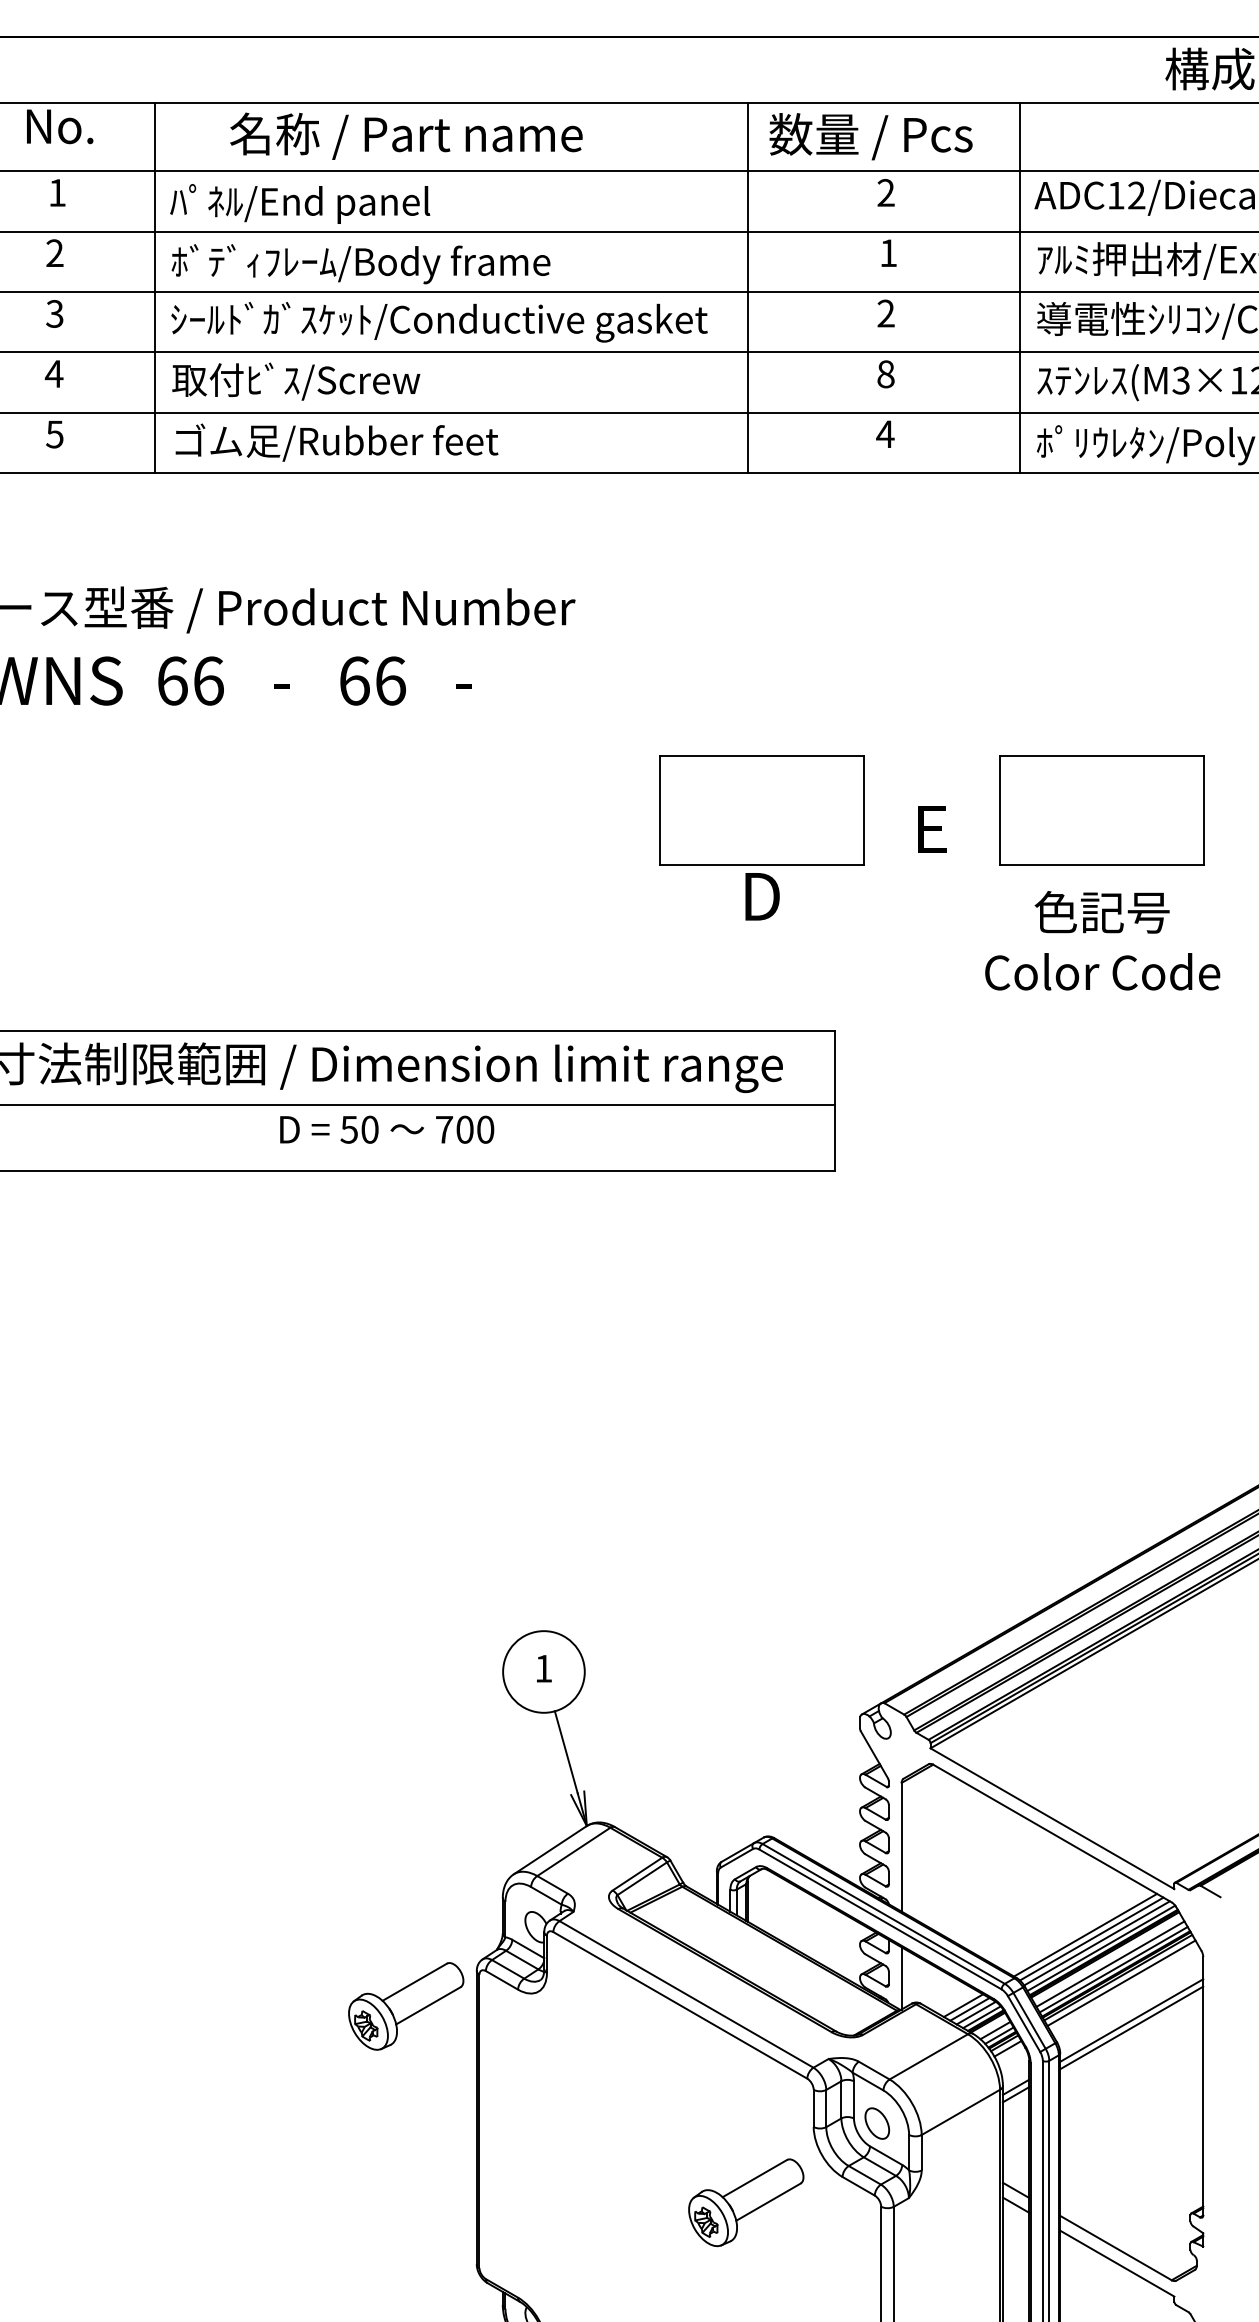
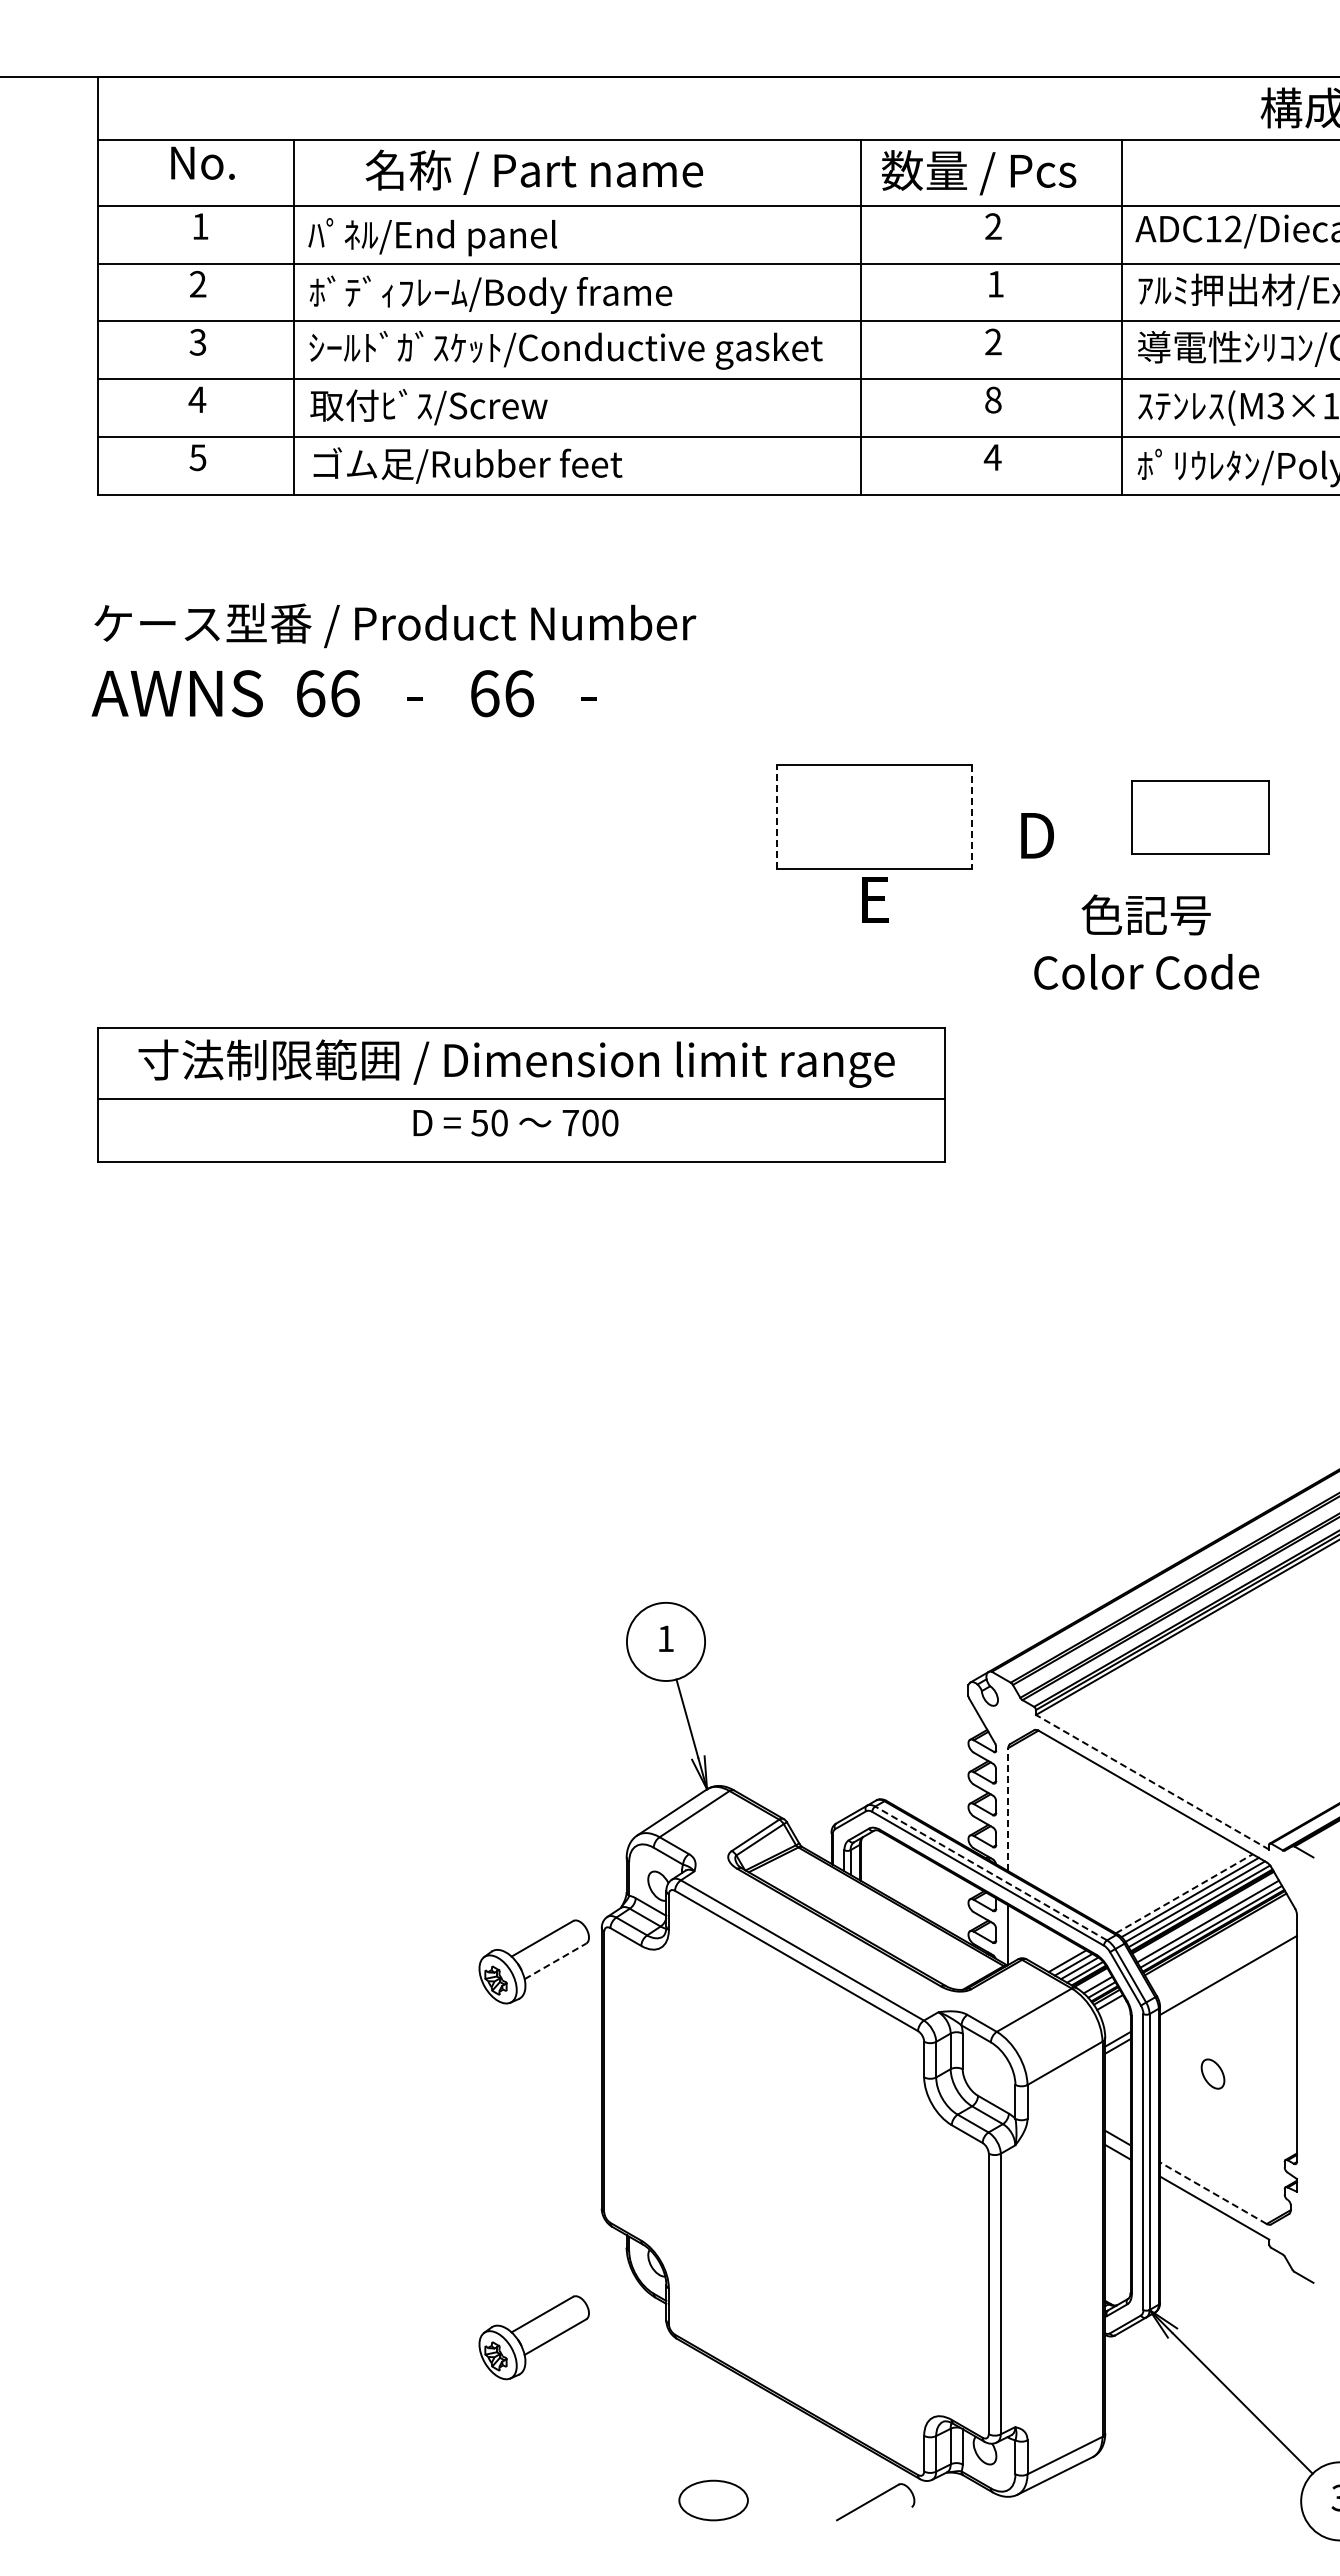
line: (660, 809) -> (777, 816), solid -> dashed
part: (1102, 809) -> (1200, 816), size x0.7
line: (864, 810) -> (972, 817), solid -> dashed
text: (932, 829) -> (1037, 835), E -> D
text: (762, 896) -> (875, 899), D -> E
text: (1102, 940) -> (1146, 941), moved
line: (1052, 1818) -> (1152, 1782), solid -> dashed
line: (901, 1847) -> (1008, 1809), solid -> dashed
line: (884, 1913) -> (991, 1873), solid -> dashed
line: (1085, 1934) -> (1184, 1893), solid -> dashed
line: (1121, 1982) -> (1218, 1939), removed
line: (428, 2005) -> (555, 1961), solid -> dashed
line: (1131, 2027) -> (1228, 1982), removed
part: (876, 2122) -> (1212, 2073), moved
part: (746, 2202) -> (859, 2149), removed
line: (1116, 2248) -> (1213, 2193), solid -> dashed

